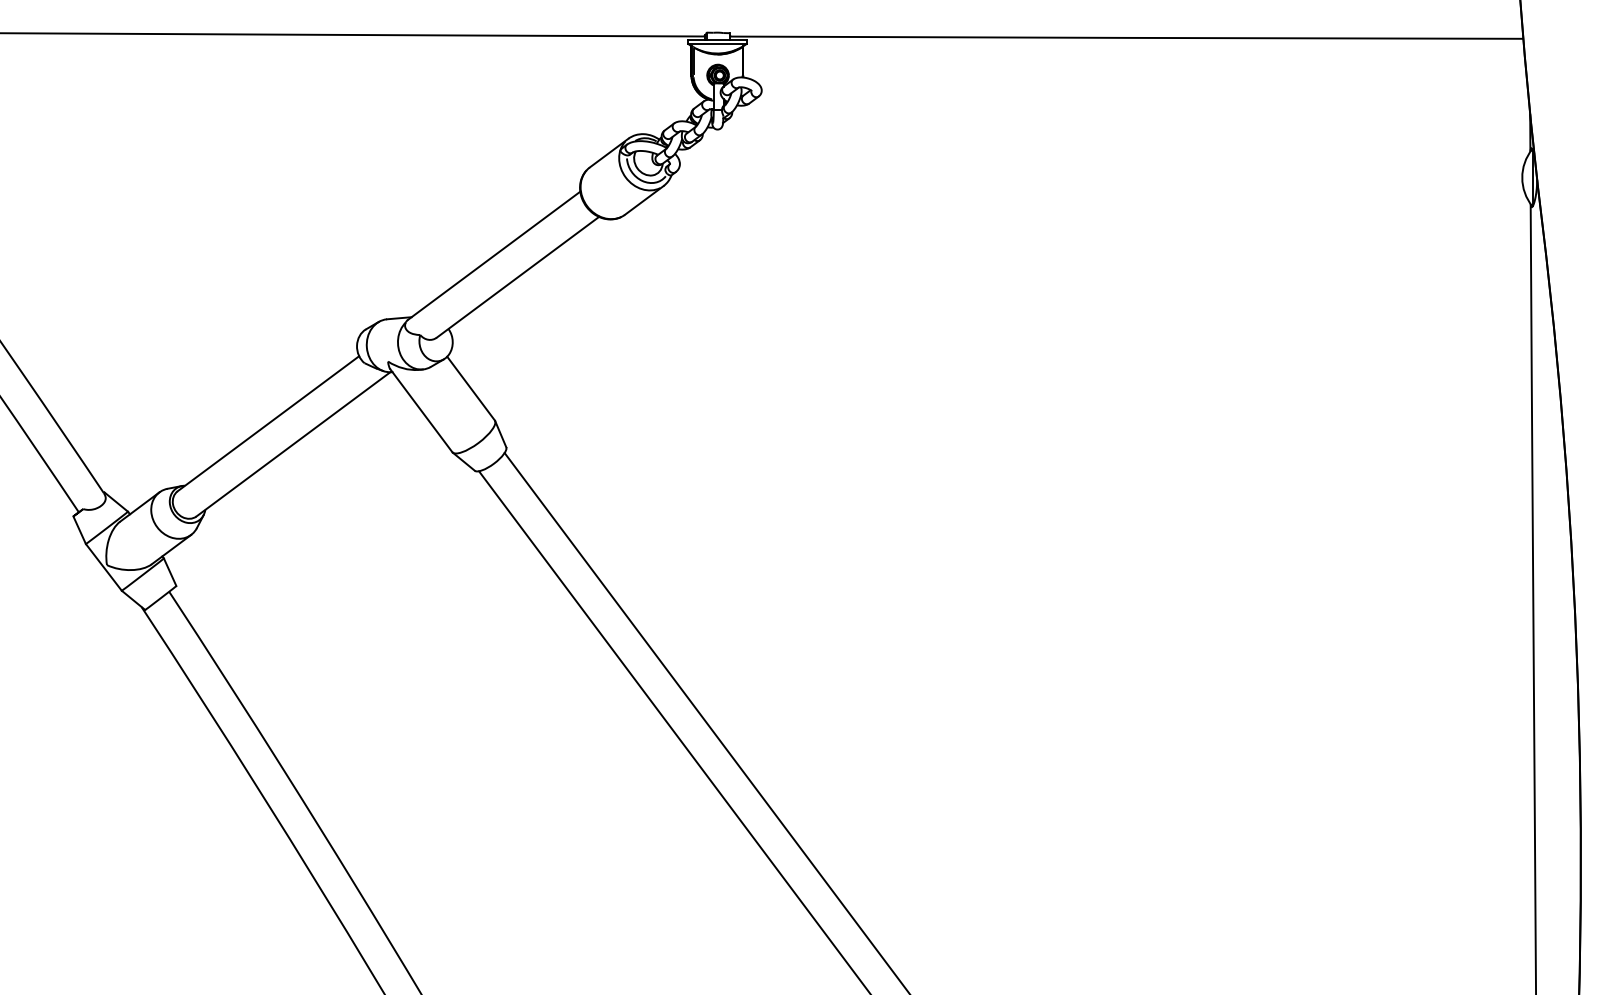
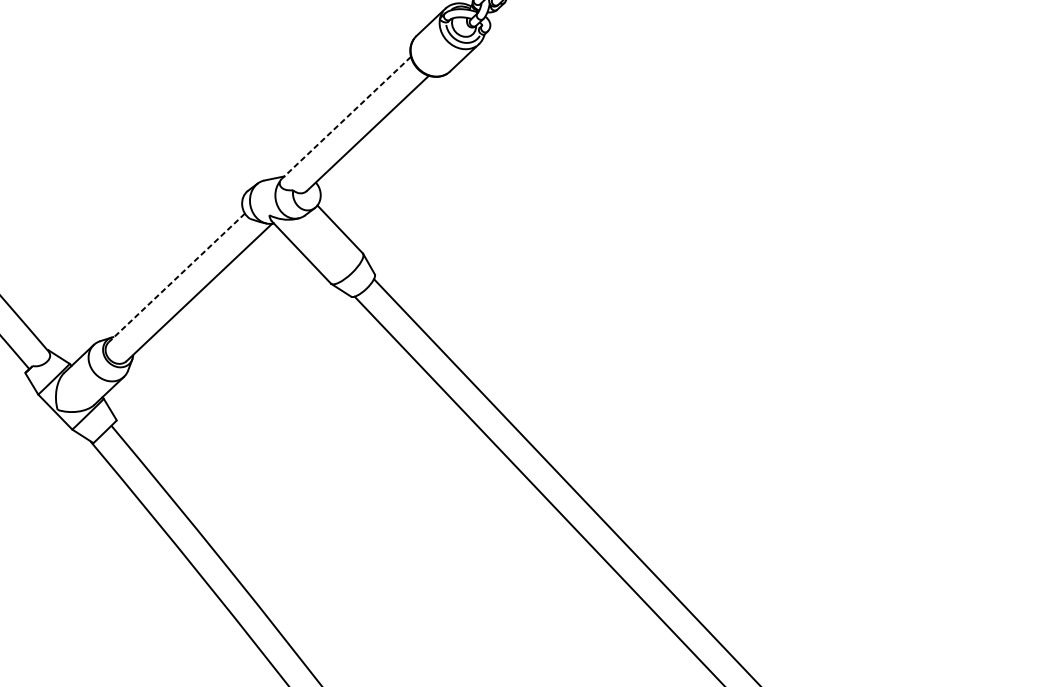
line: (493, 256) -> (345, 118), solid -> dashed
line: (268, 424) -> (176, 278), solid -> dashed

